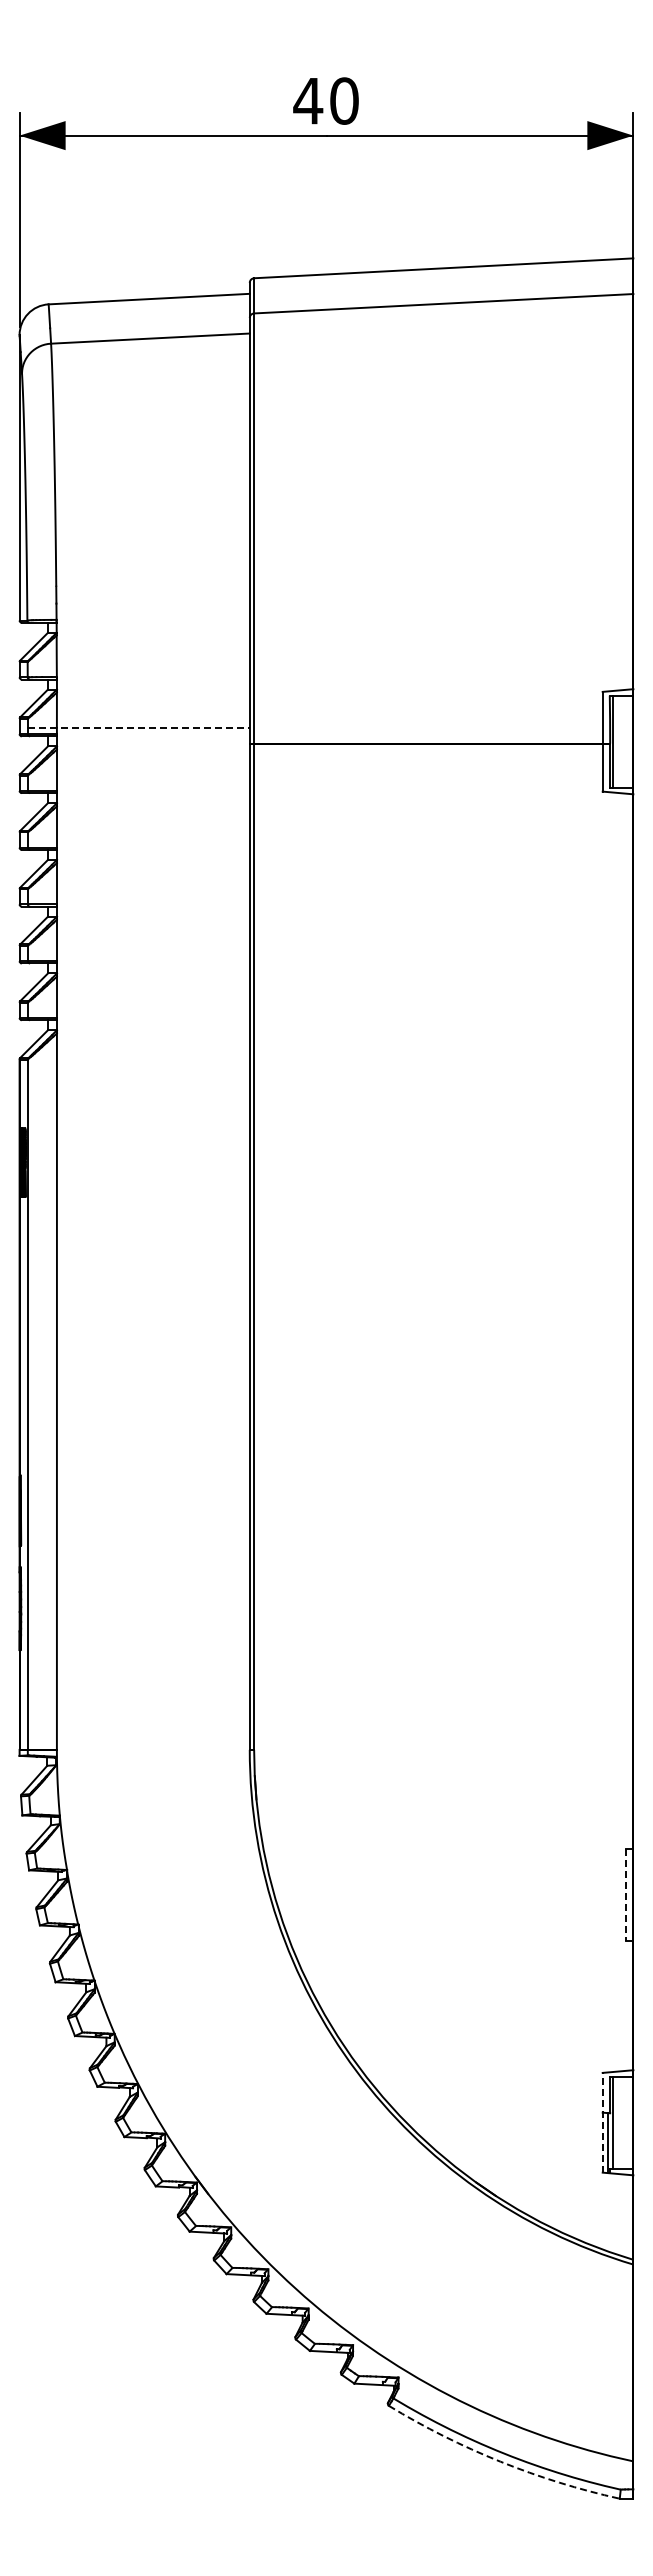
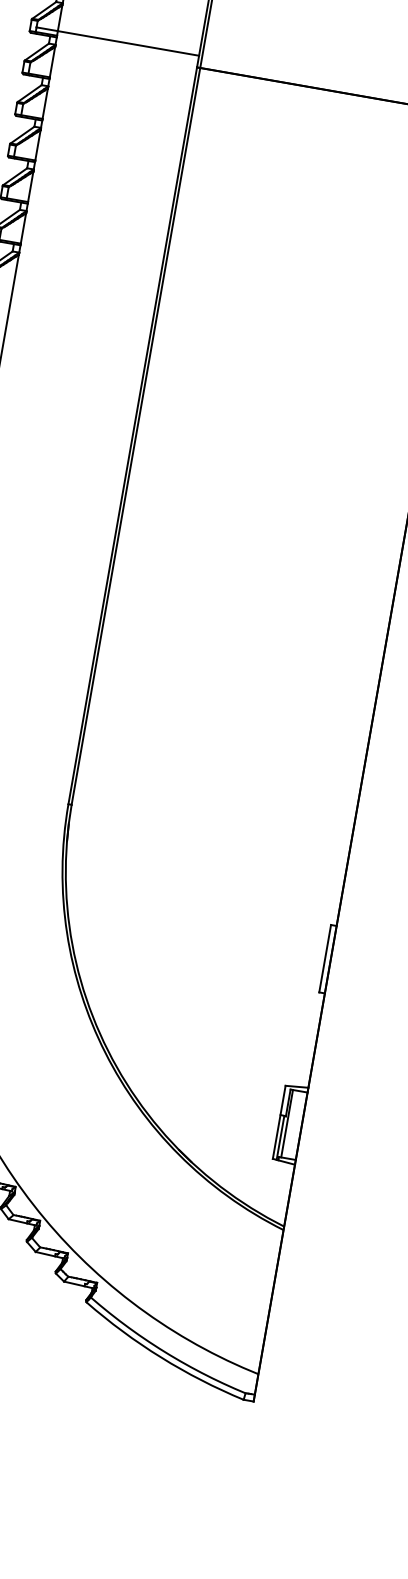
line: (138, 727) -> (117, 41), dashed -> solid
line: (625, 1895) -> (324, 958), dashed -> solid
line: (602, 2122) -> (279, 1122), dashed -> solid
arc: (500, 2461) -> (161, 1357), dashed -> solid

